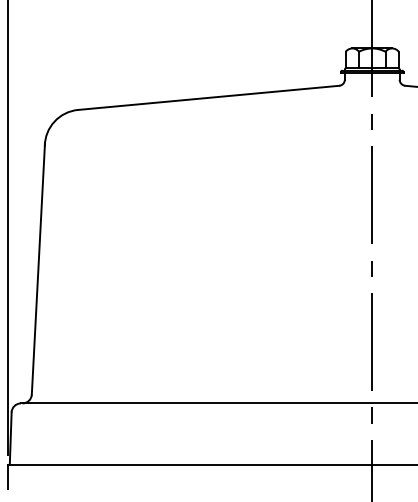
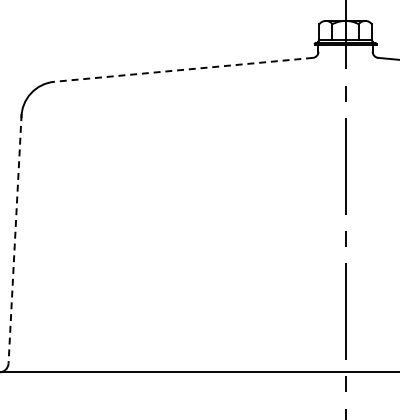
line: (208, 97) -> (183, 69), solid -> dashed
line: (38, 269) -> (15, 239), solid -> dashed

